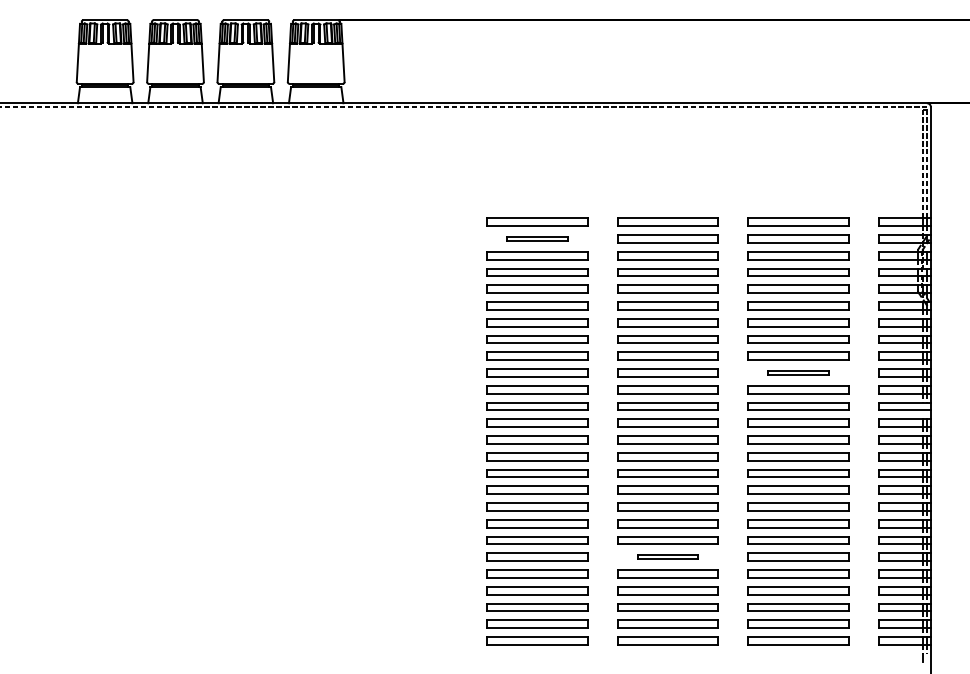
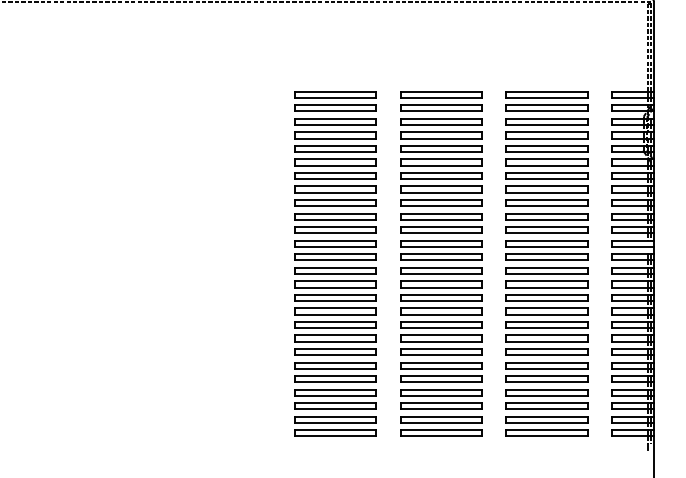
part: (537, 238) -> (335, 107), size x1.67
part: (798, 372) -> (546, 216), size x1.67
part: (667, 556) -> (440, 365), size x1.67

